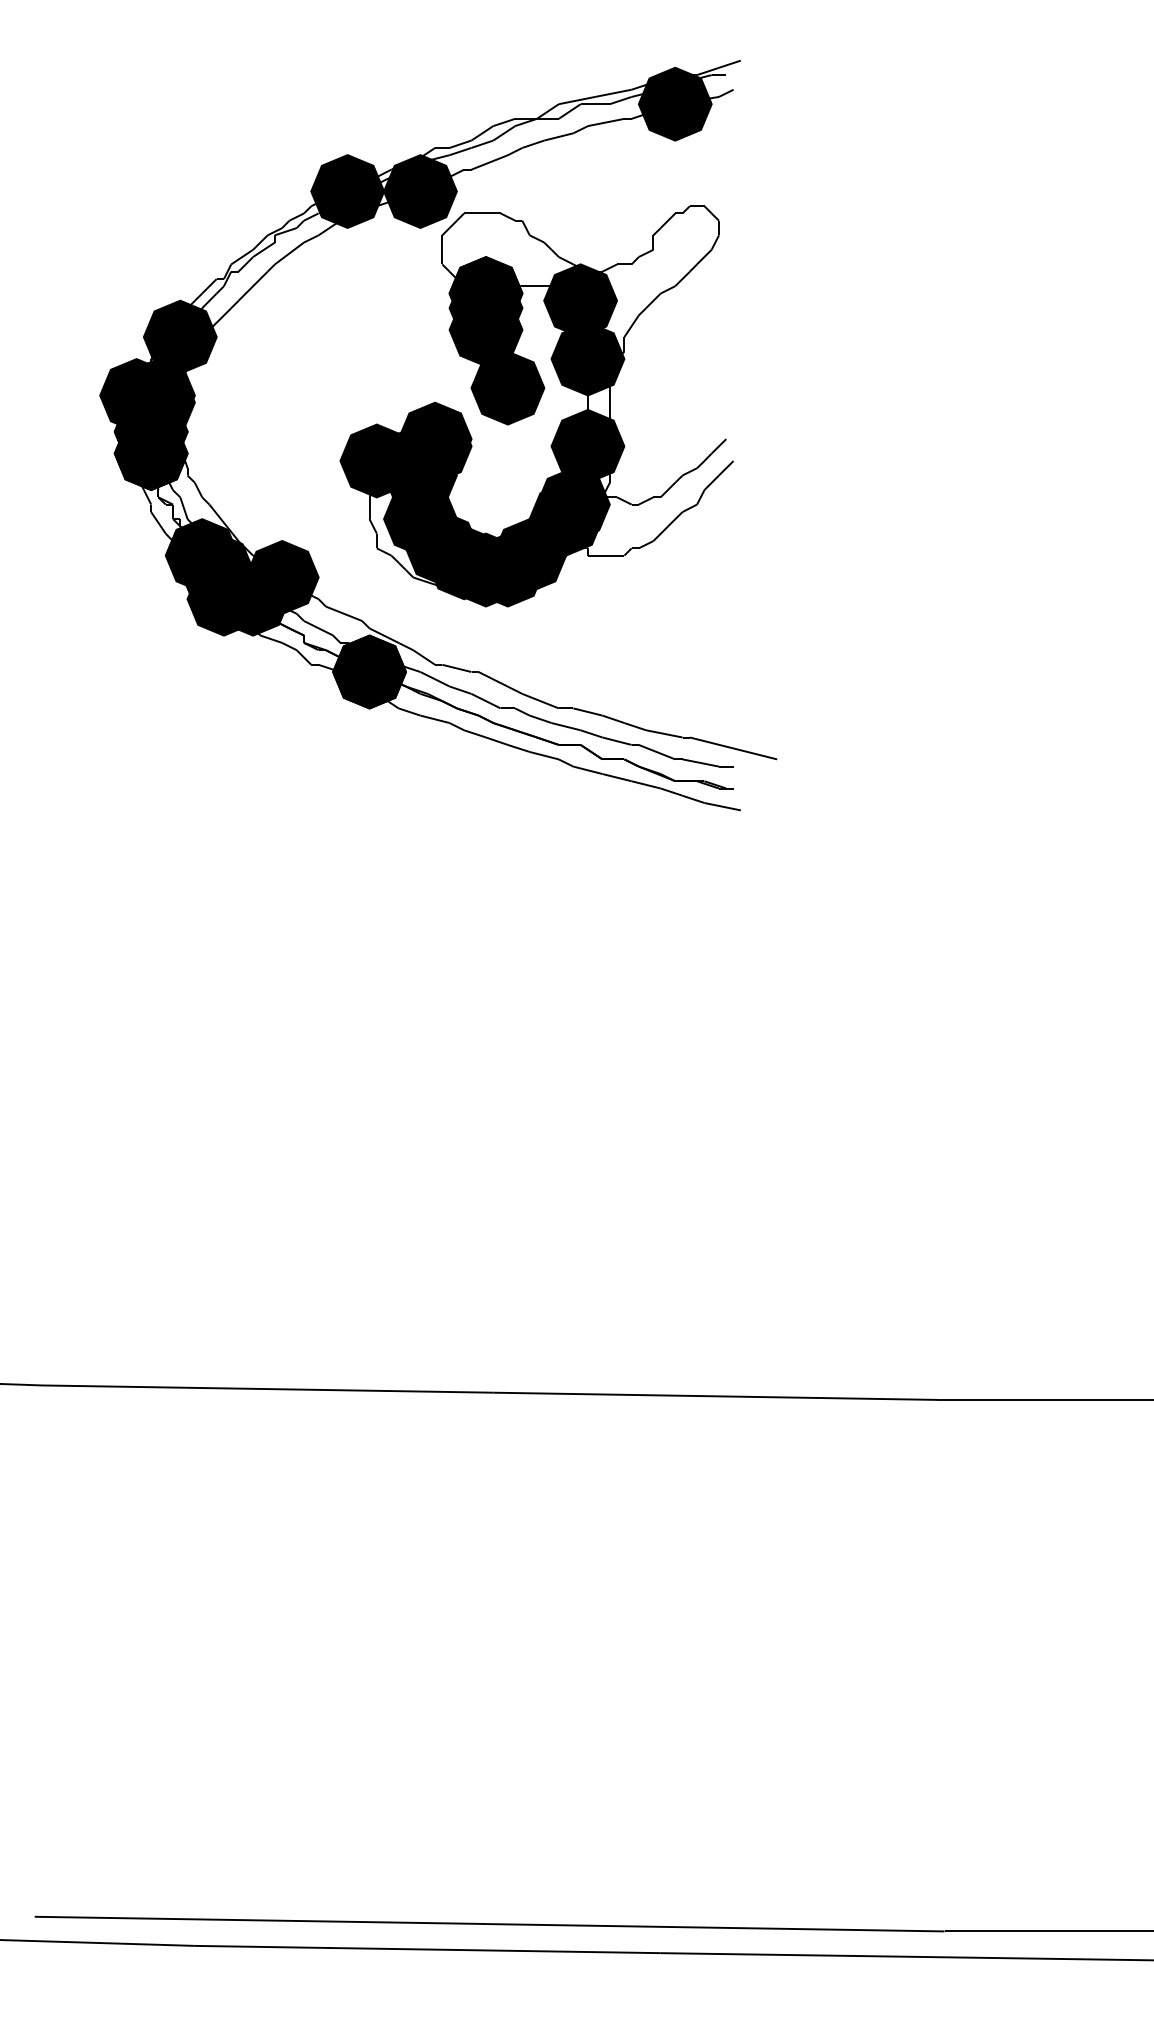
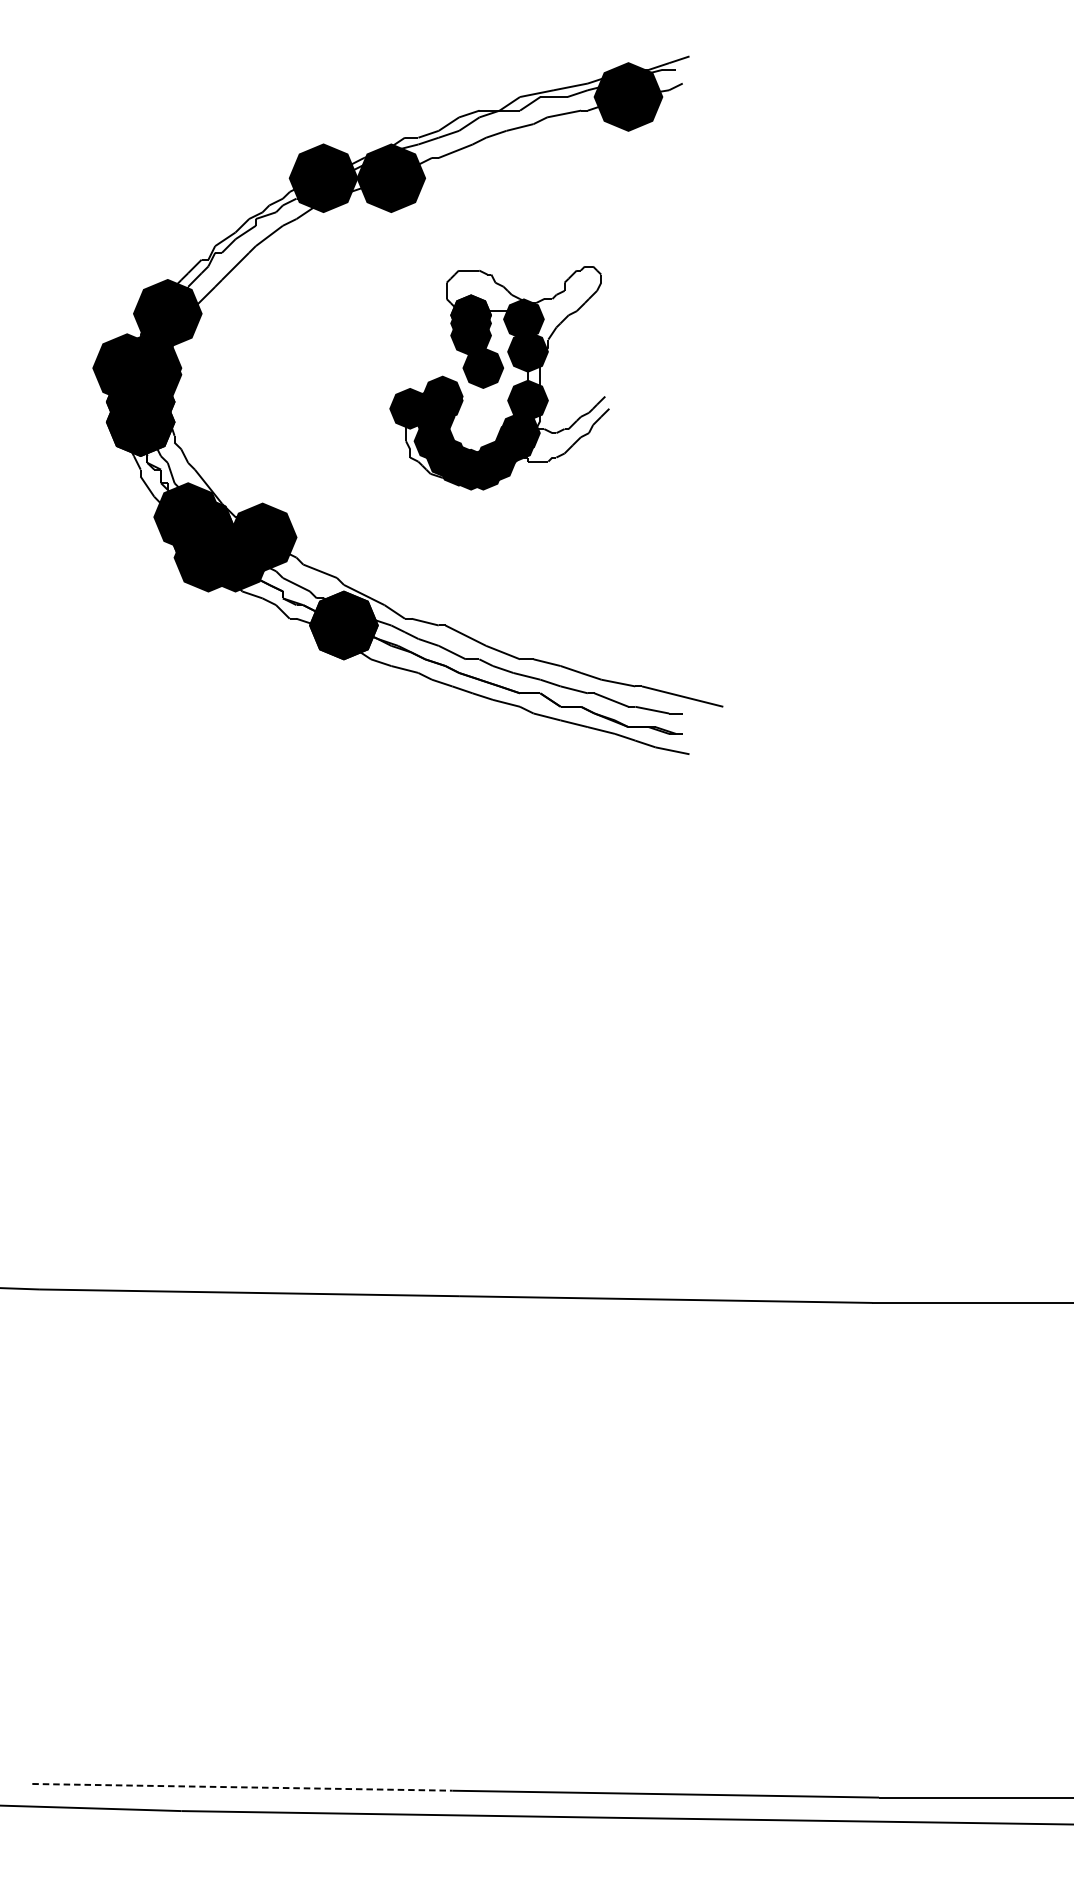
part: (536, 406) -> (499, 378), size x0.6
line: (260, 1920) -> (242, 1787), solid -> dashed

